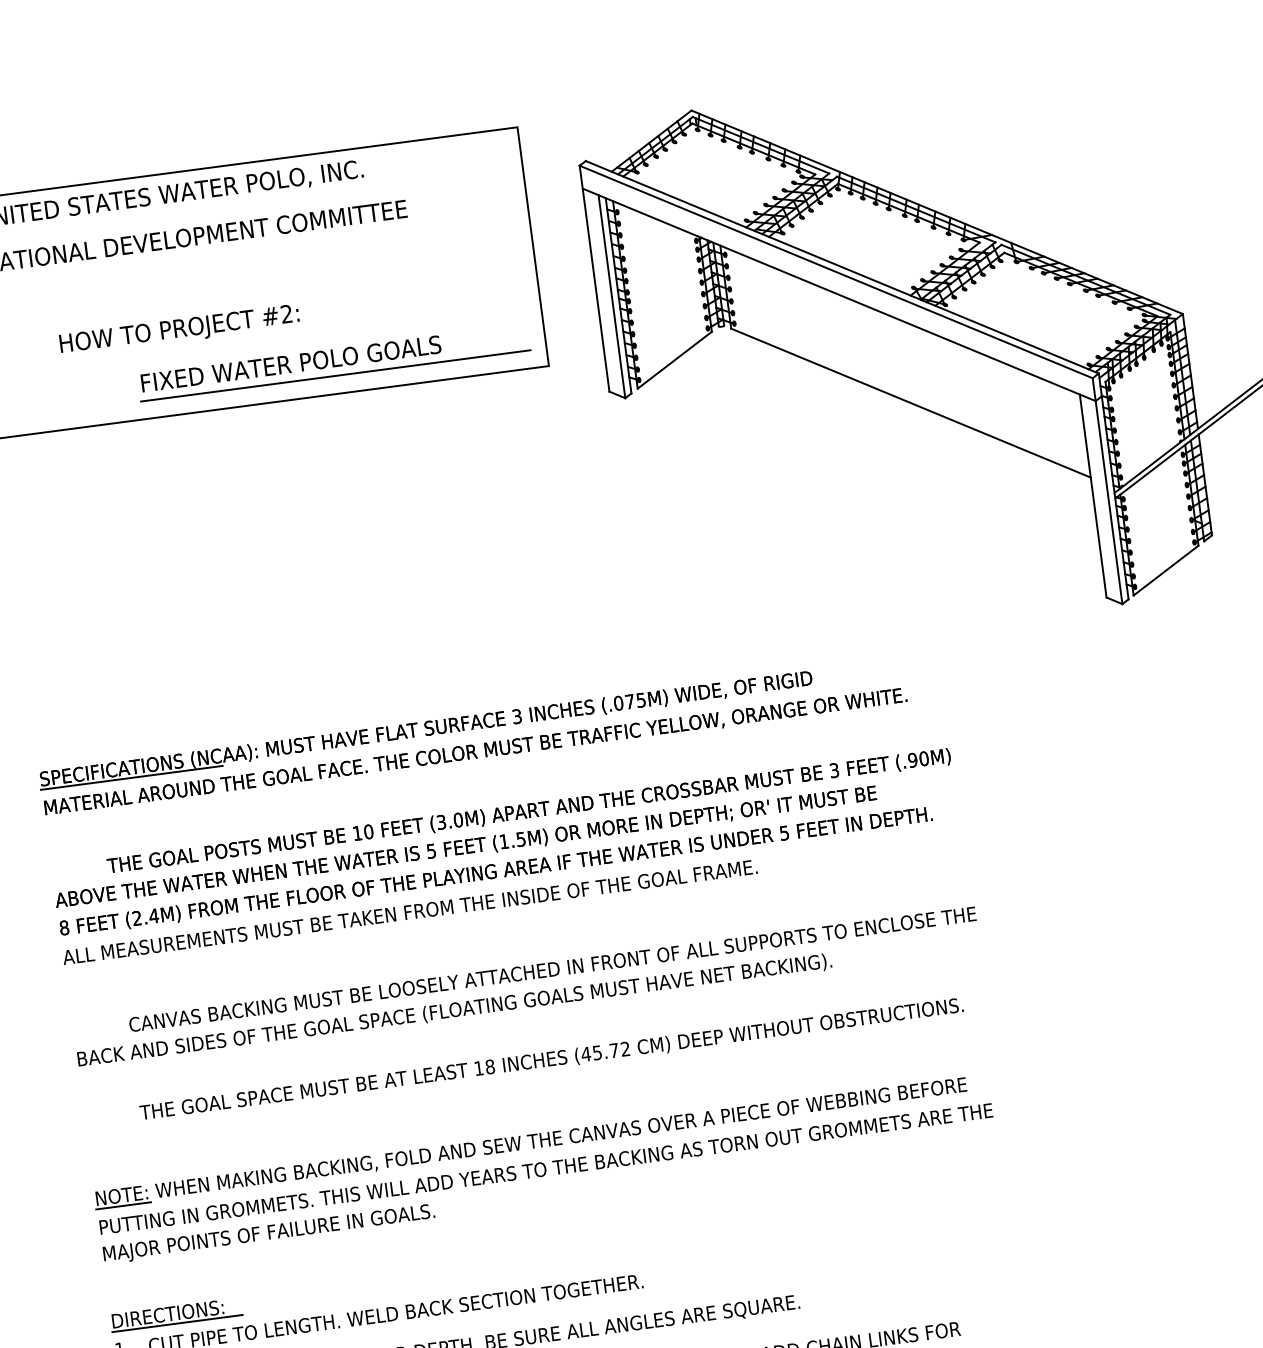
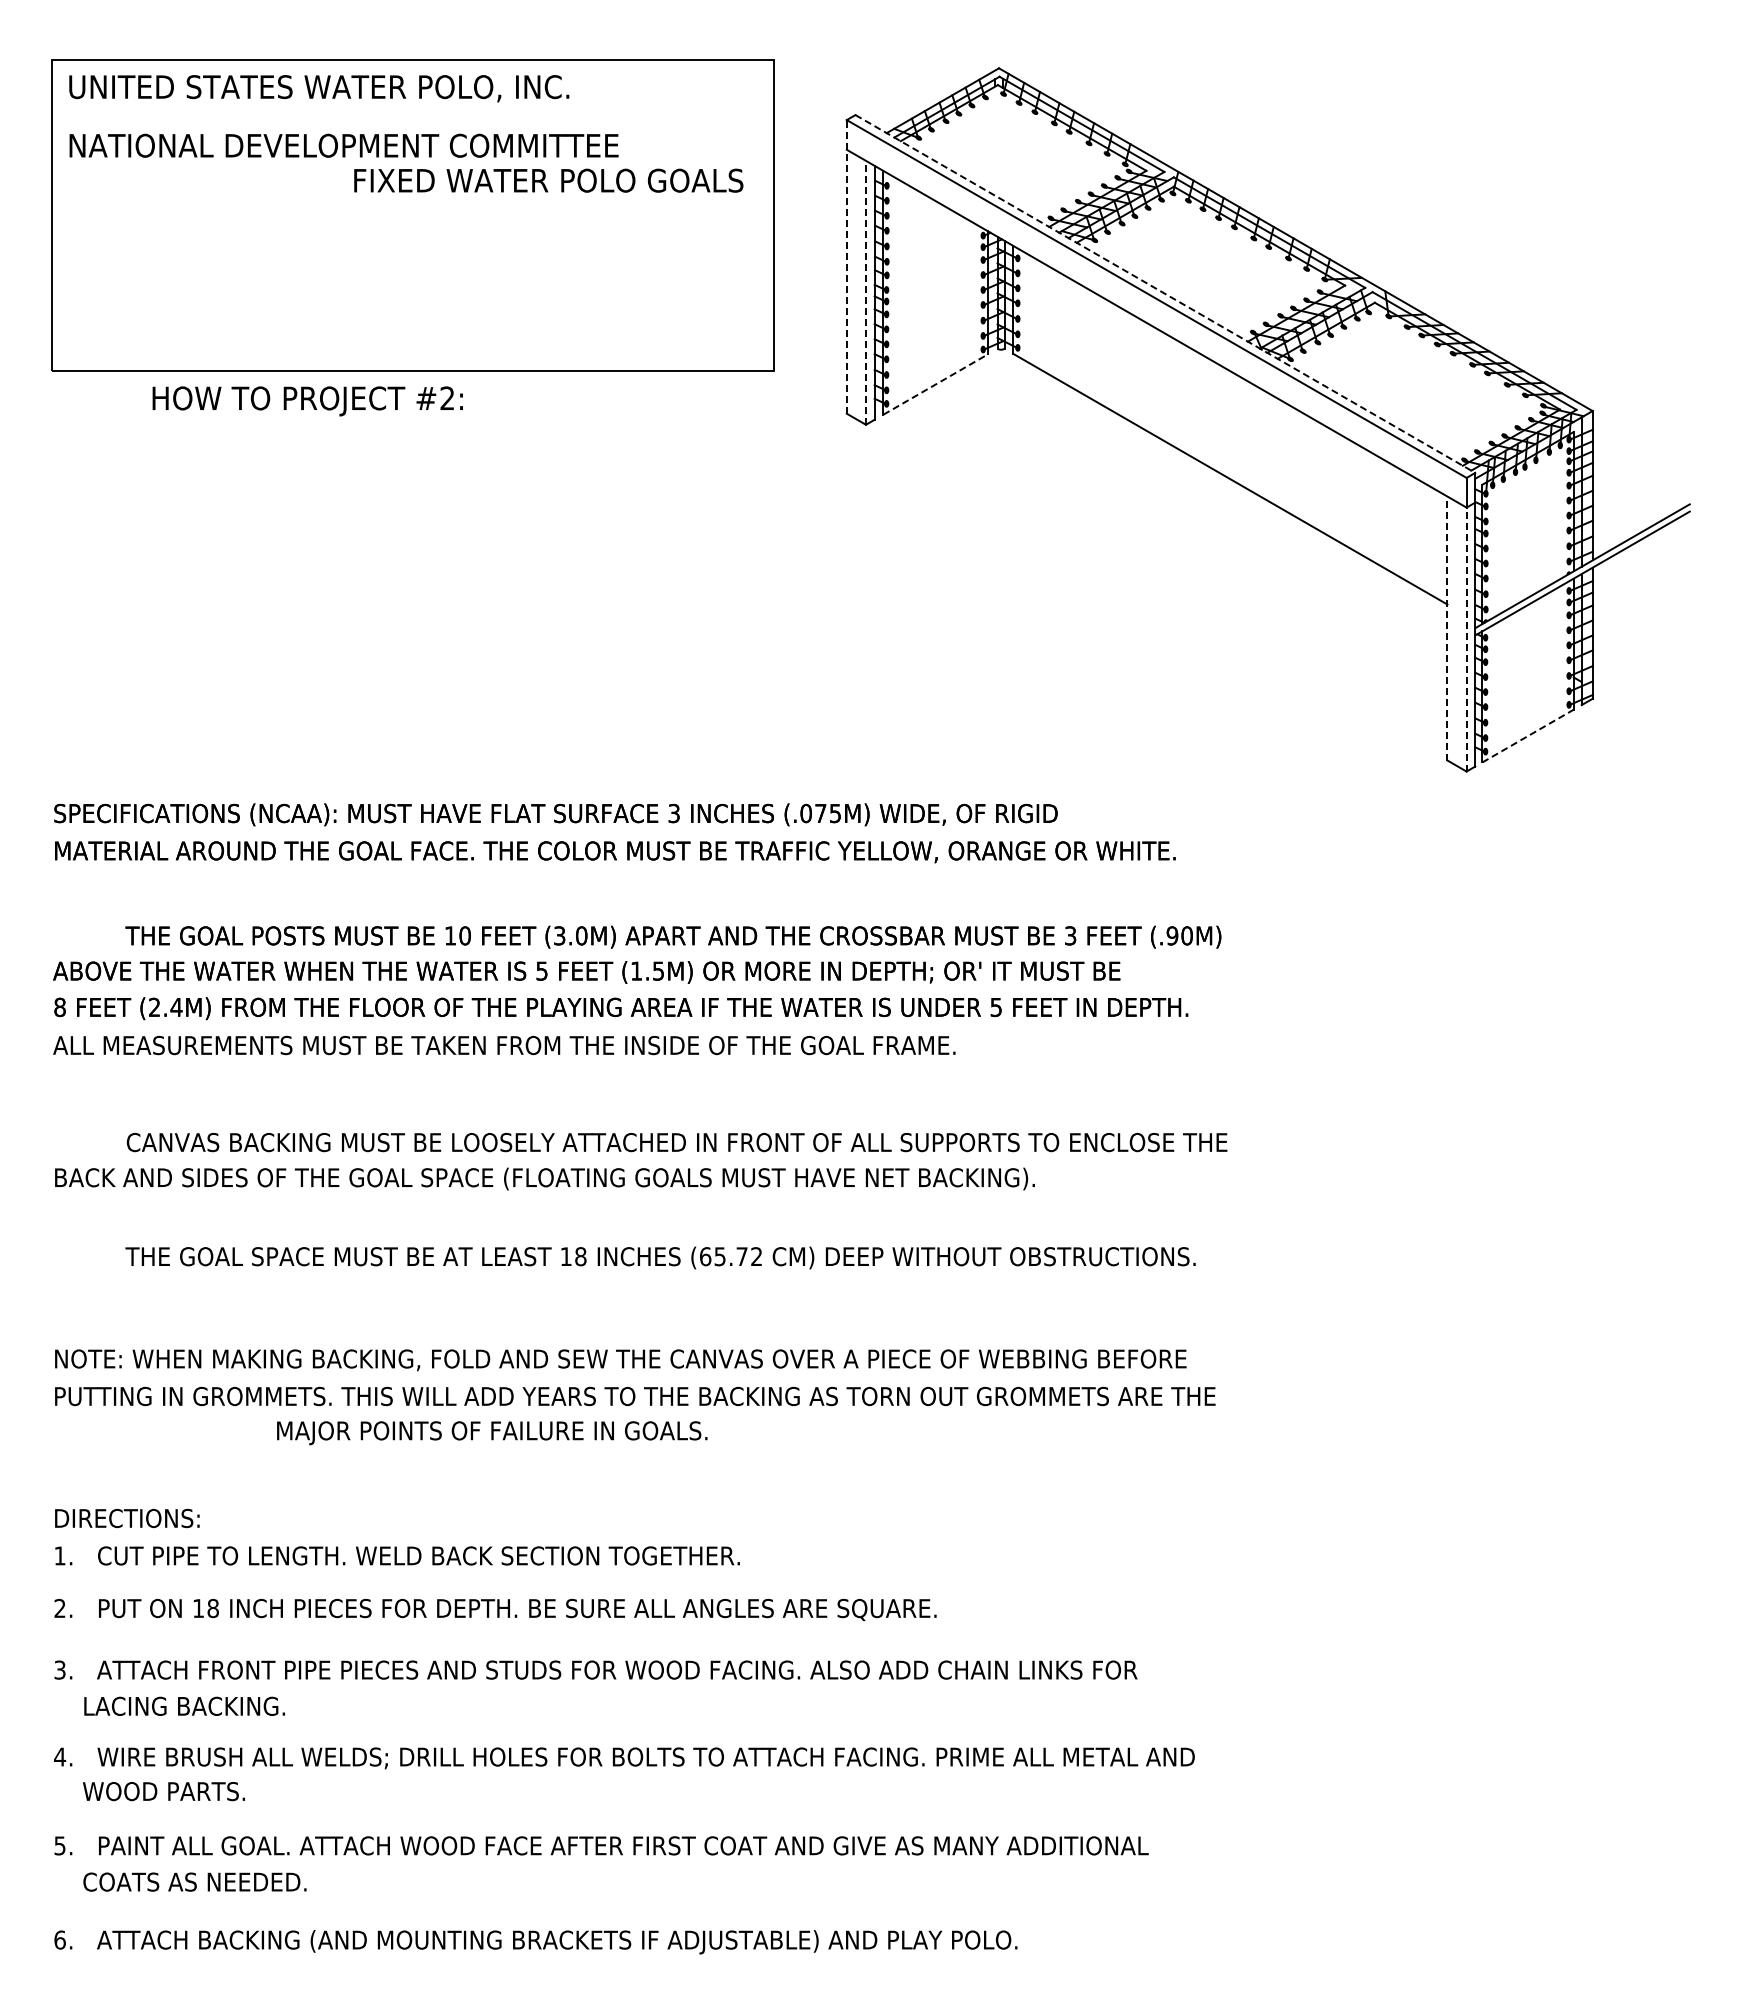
line: (842, 267) -> (1165, 294), solid -> dashed
line: (594, 278) -> (846, 266), solid -> dashed
line: (611, 296) -> (865, 292), solid -> dashed
text: (179, 330) -> (307, 401), moved
line: (675, 360) -> (936, 384), solid -> dashed
text: (290, 363) -> (548, 180), moved
line: (335, 375) -> (499, 347), removed
line: (1093, 496) -> (1447, 628), solid -> dashed
line: (1108, 502) -> (1466, 639), solid -> dashed
line: (1166, 570) -> (1528, 736), solid -> dashed
line: (131, 777) -> (171, 826), removed
text: (586, 1054) -> (705, 1256), (45.72 -> (65.72
line: (123, 1205) -> (88, 1372), removed
text: (269, 1234) -> (492, 1433), moved
line: (177, 1323) -> (137, 1532), removed

